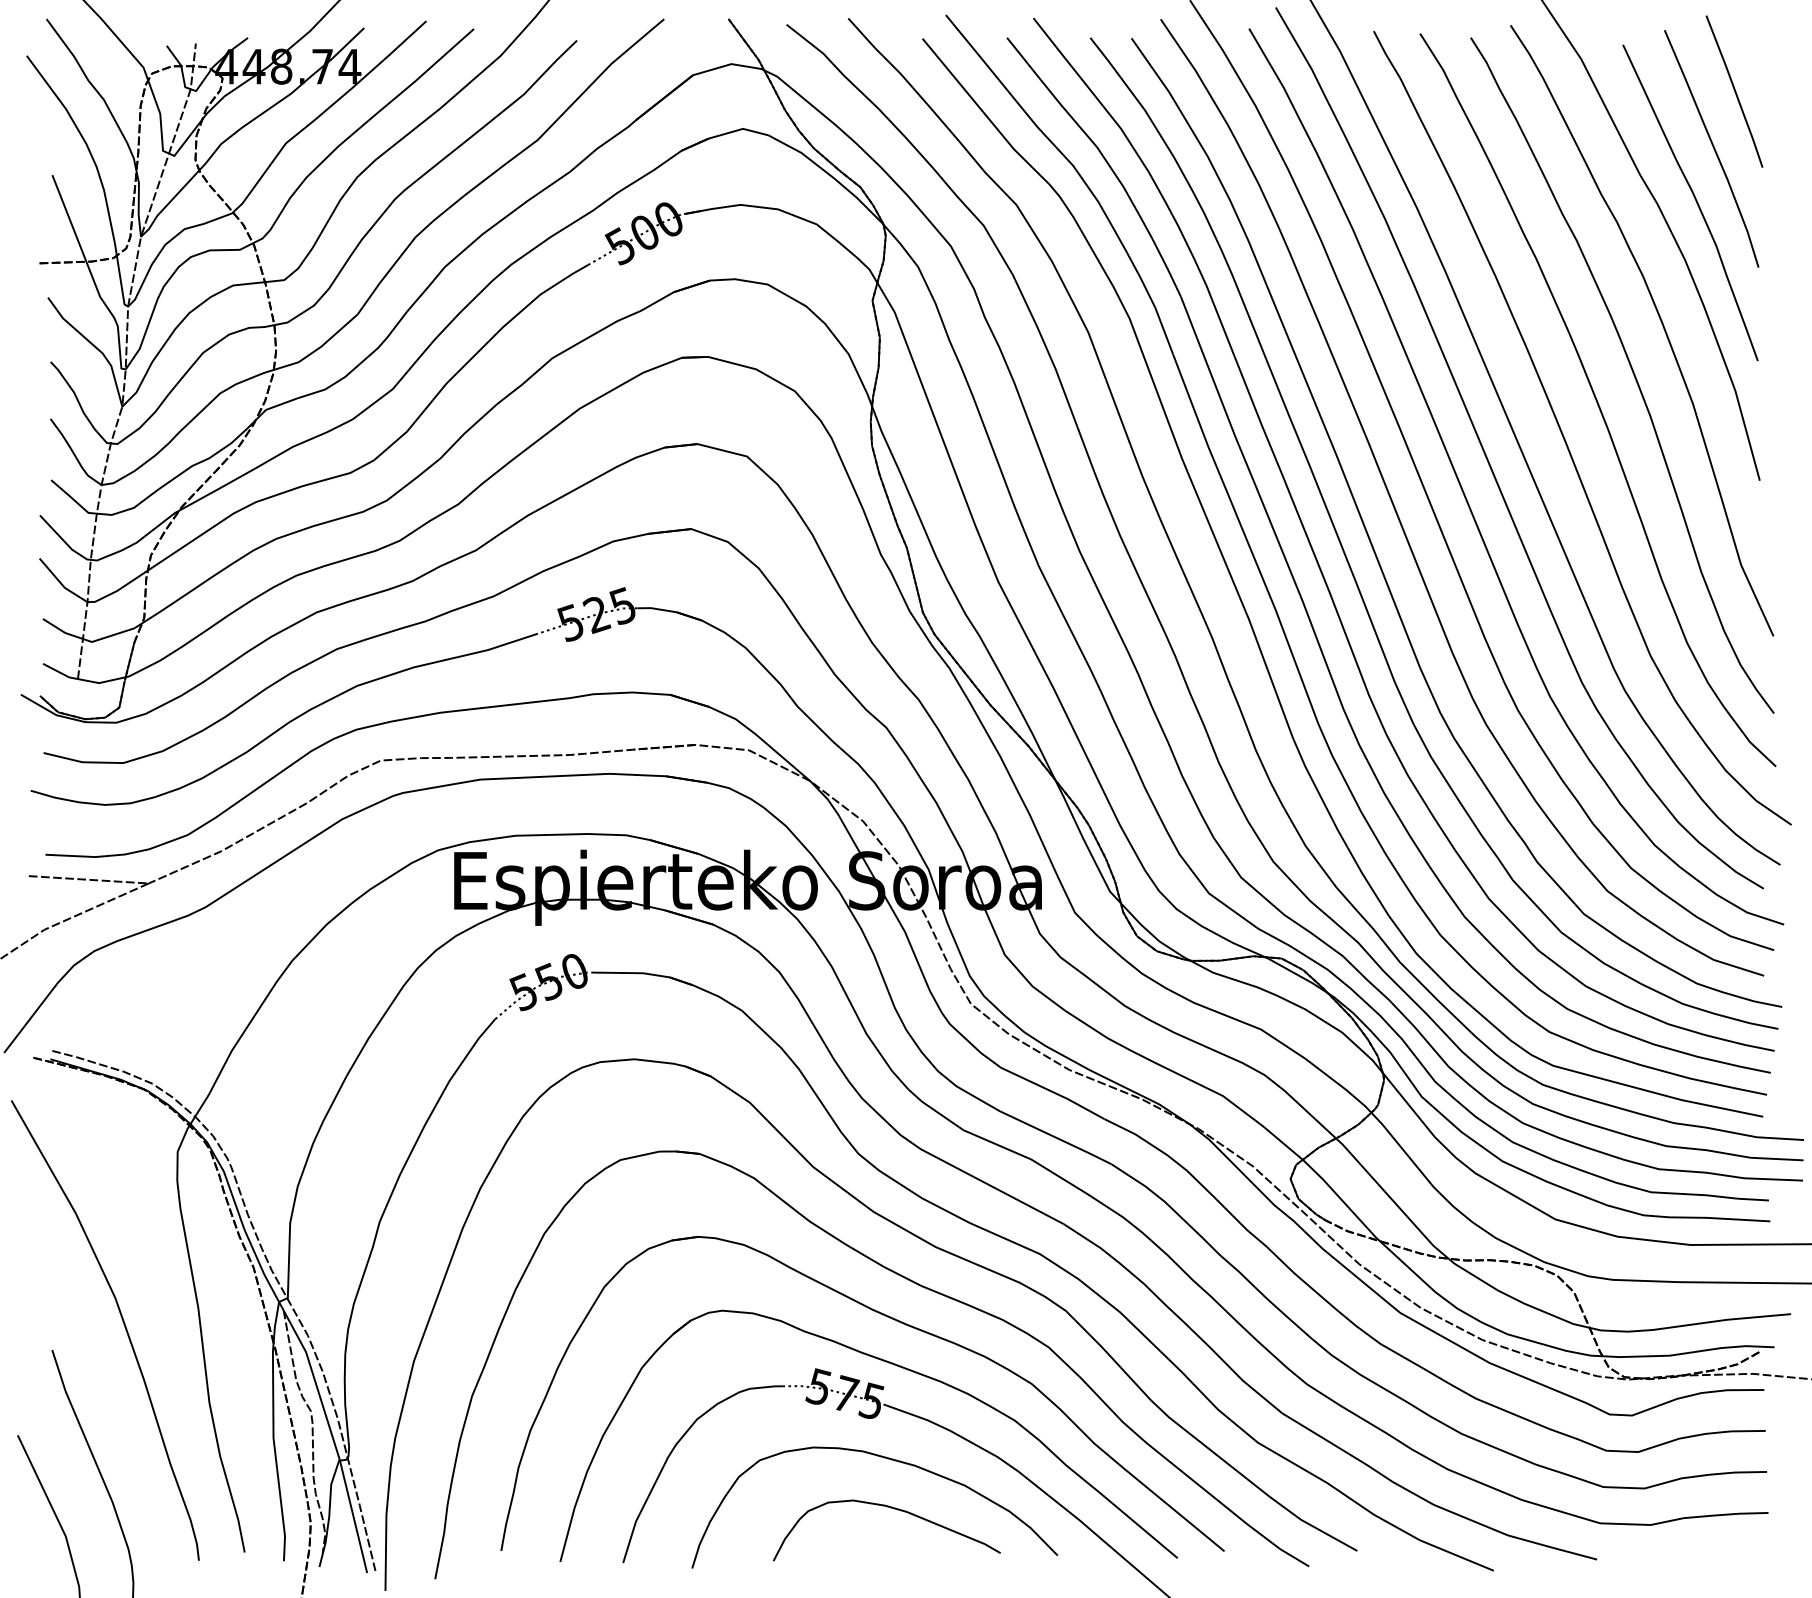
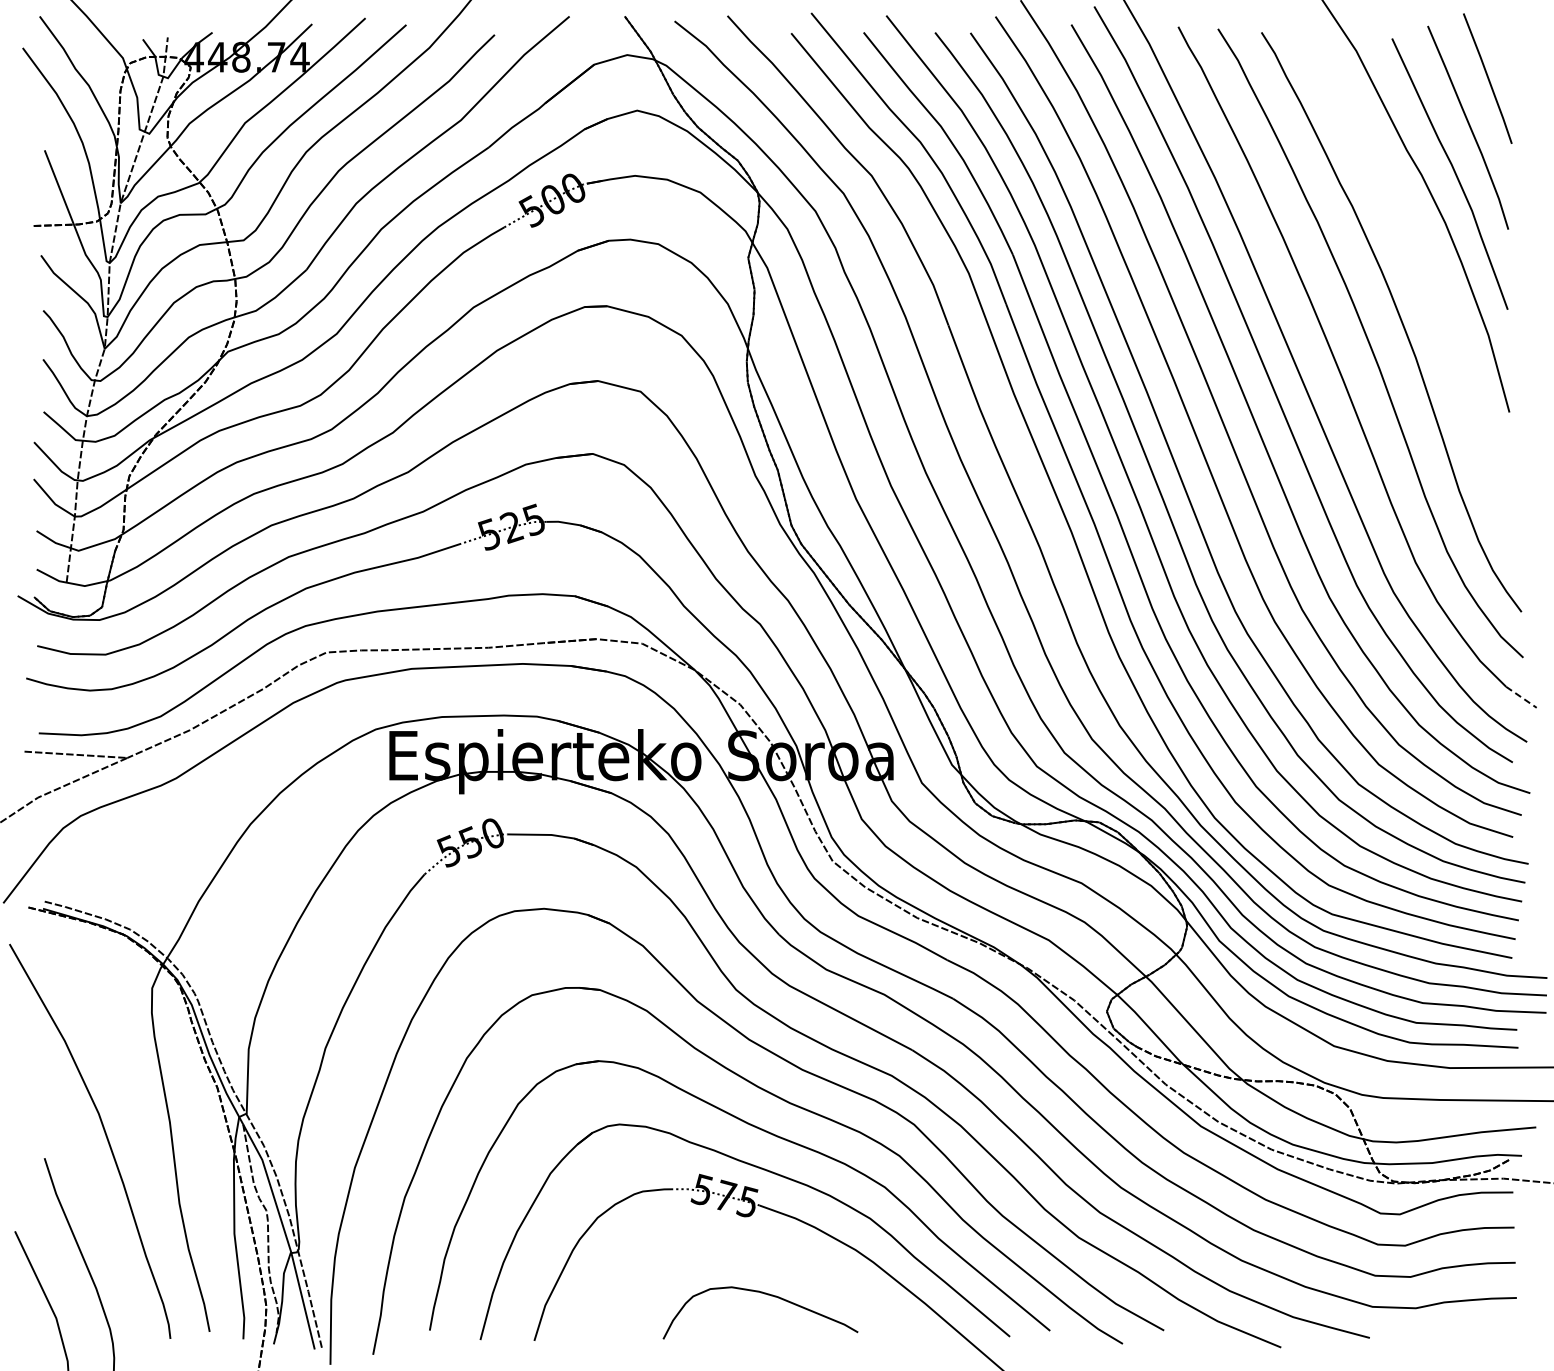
curve: (1660, 322) -> (1424, 276), removed
line: (1773, 812) -> (1521, 697), solid -> dashed
curve: (889, 1459) -> (762, 1252), removed

